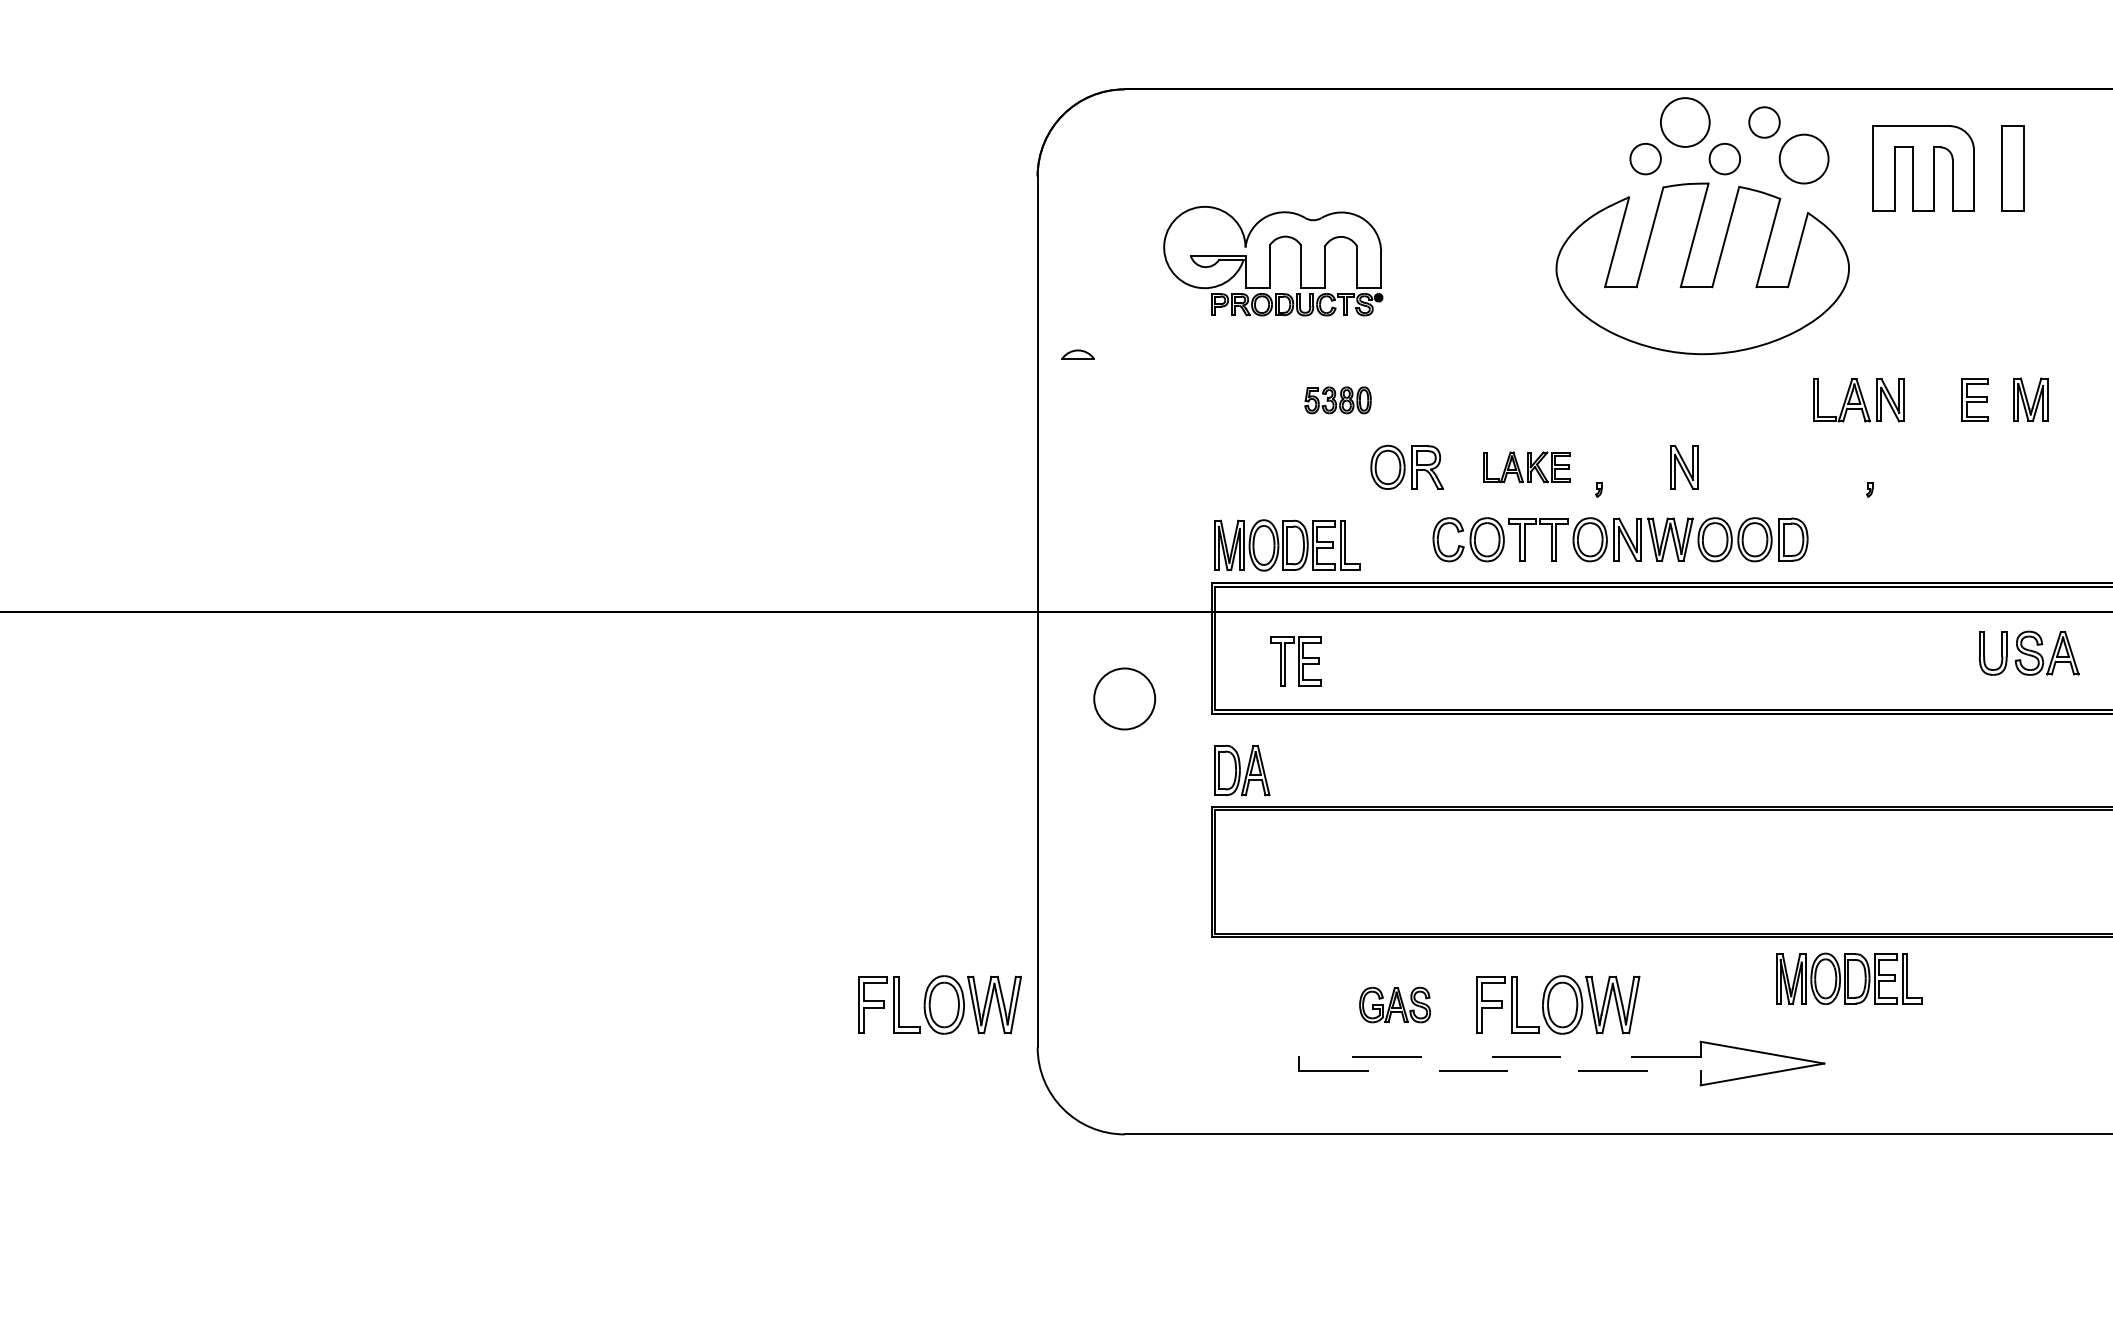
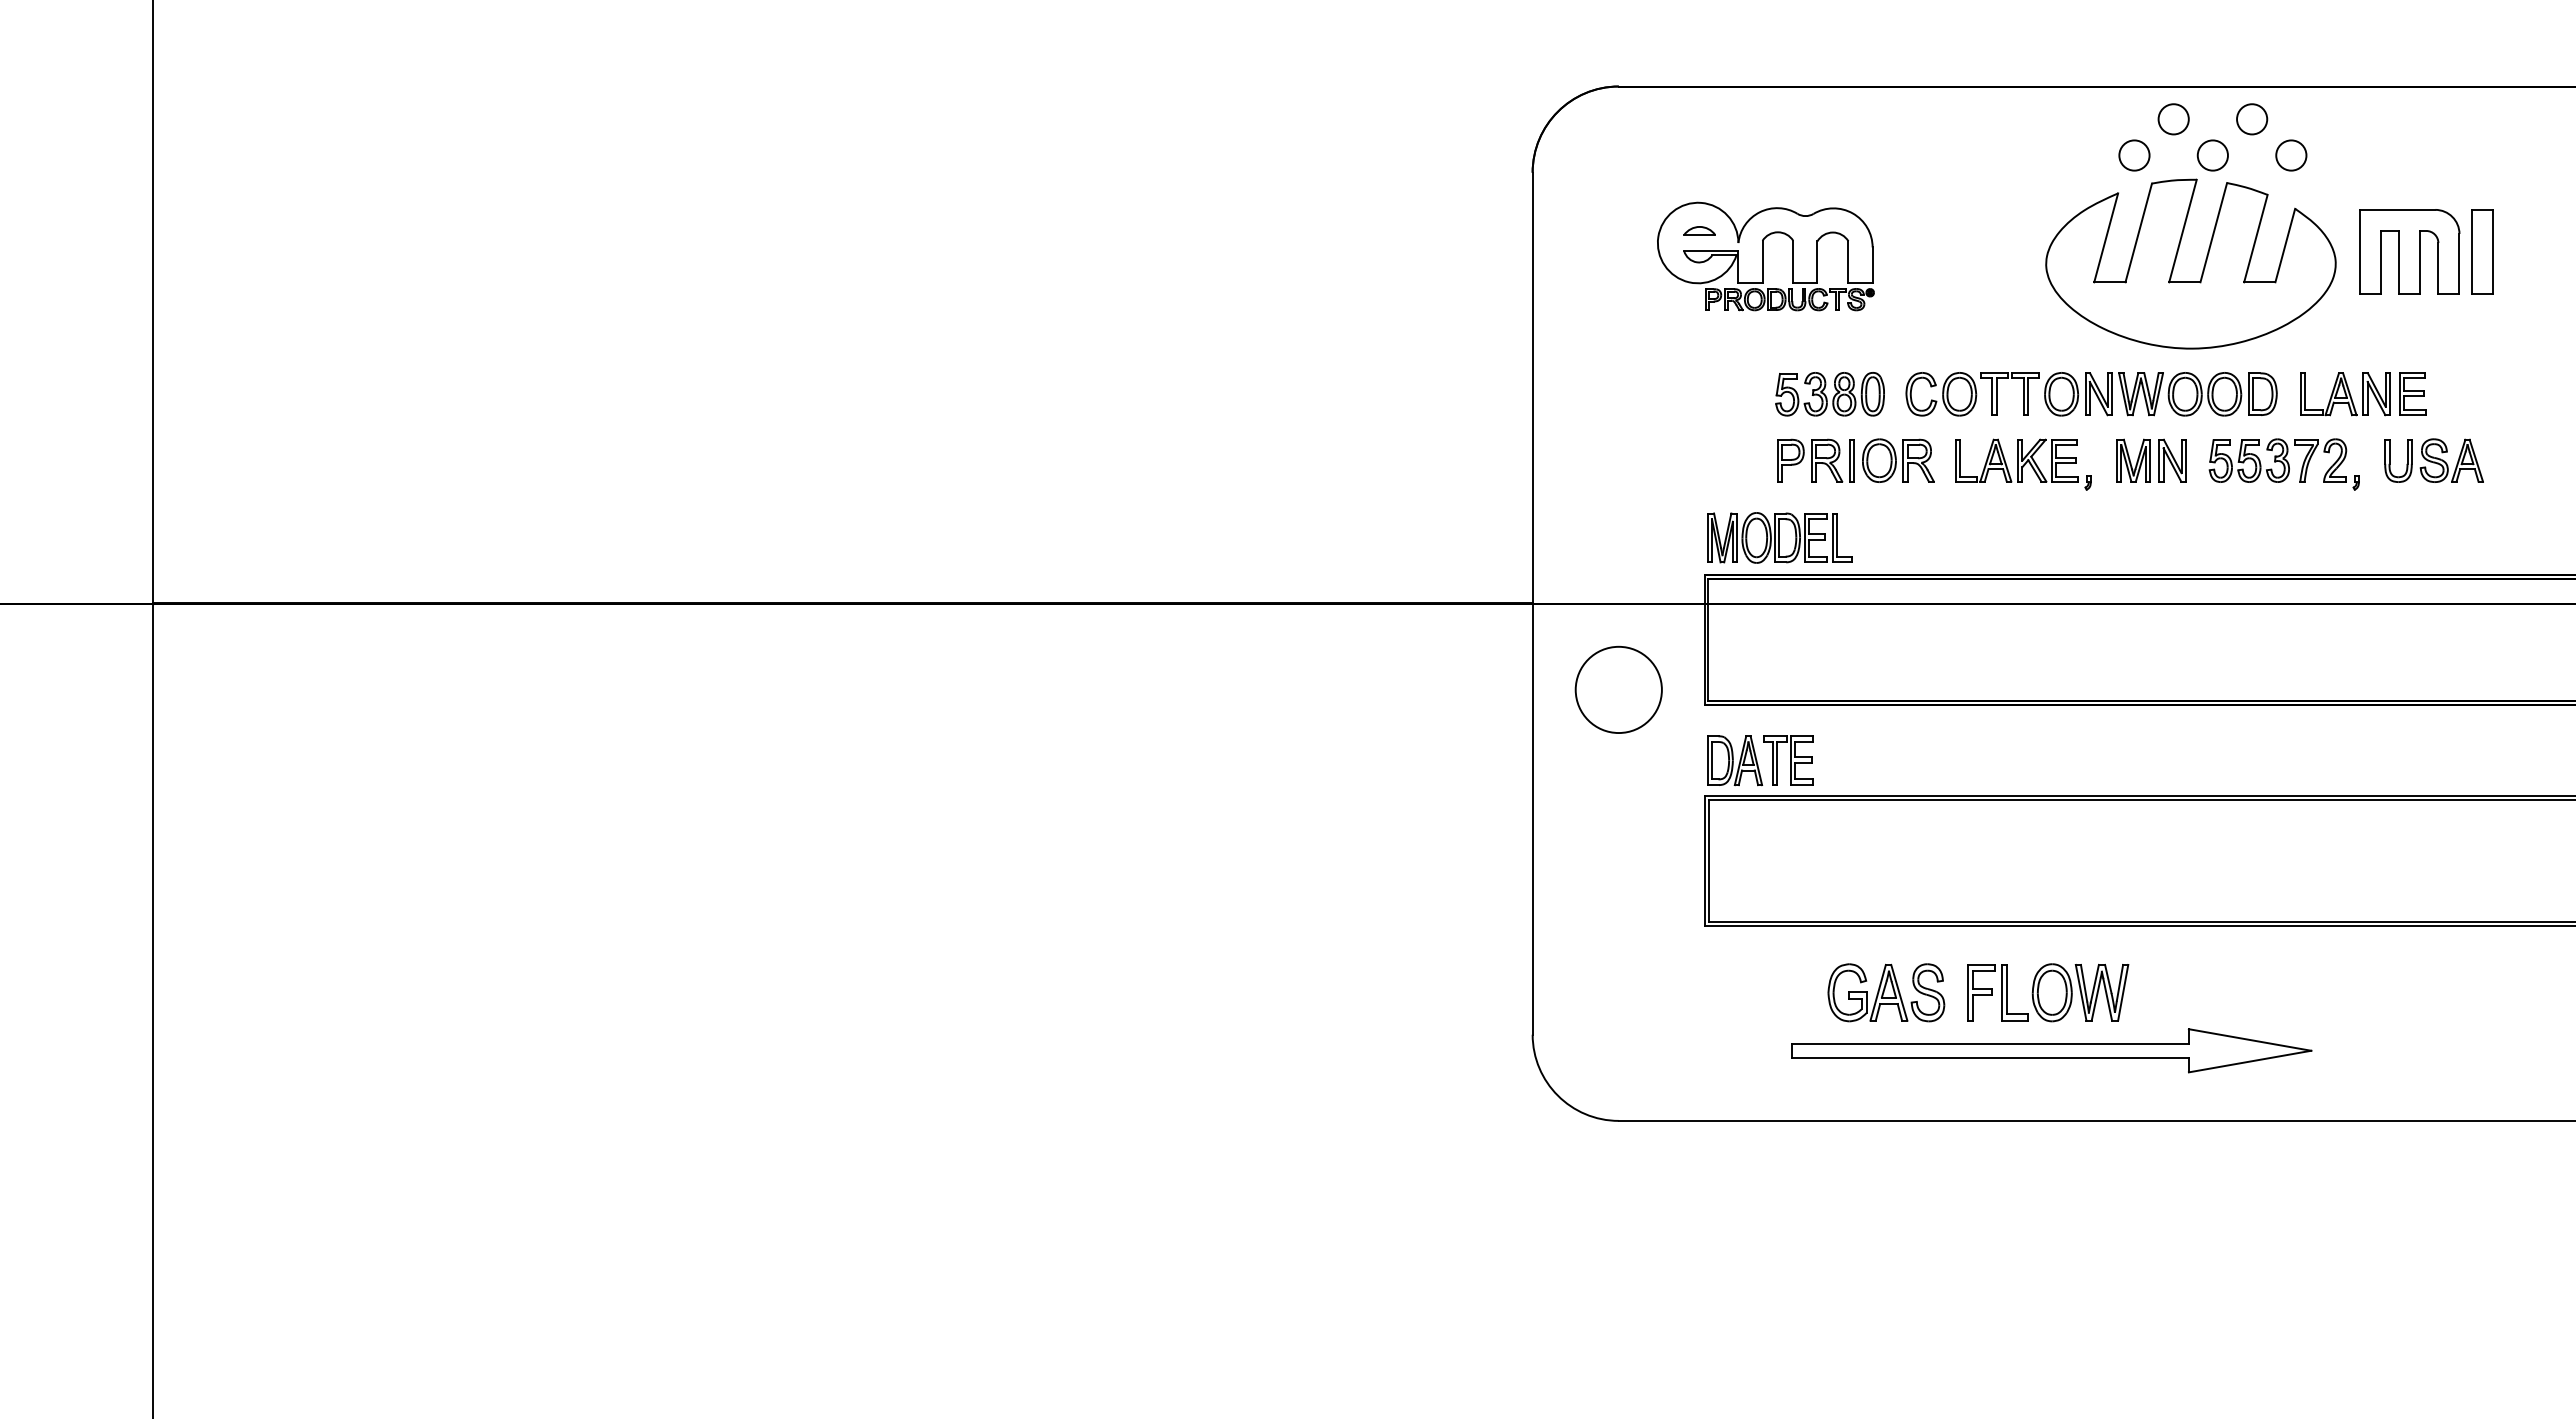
circle: (1685, 122) -> (2173, 119), size x0.62
circle: (1804, 159) -> (2291, 155), size x0.62
part: (1923, 168) -> (2409, 251), moved
part: (2013, 168) -> (2482, 251), moved
part: (1077, 354) -> (1699, 230), moved
part: (1975, 399) -> (2412, 393), moved
part: (2030, 399) -> (2133, 460), moved
part: (1337, 400) -> (1829, 394), size x1.67
part: (1323, 467) -> (1815, 460), added
part: (1526, 467) -> (2016, 460), size x1.43
part: (1790, 467) -> (2277, 460), added
part: (1620, 539) -> (2091, 394), moved
part: (2028, 653) -> (2433, 460), moved
part: (1296, 661) -> (1788, 760), moved
circle: (1124, 698) -> (1618, 689), size x1.43
part: (1848, 978) -> (2335, 966), removed
part: (940, 1004) -> (1436, 992), removed
part: (1395, 1004) -> (1886, 992), size x1.67
line: (1500, 1056) -> (1990, 1043), dashed -> solid
line: (1500, 1070) -> (1990, 1057), dashed -> solid

